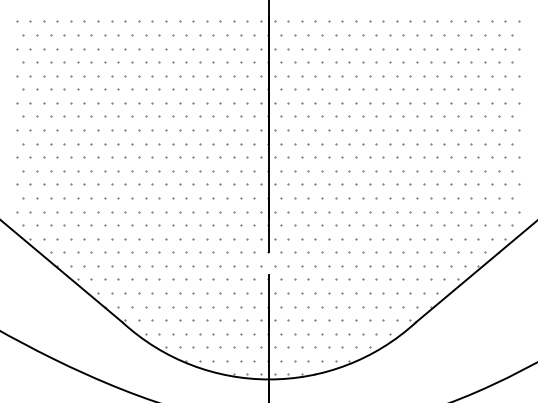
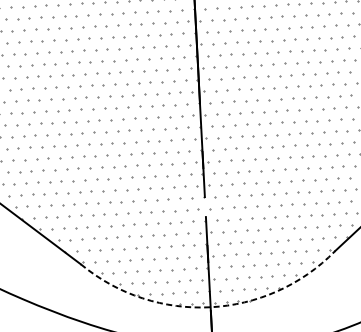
arc: (269, 379) -> (210, 307), solid -> dashed

